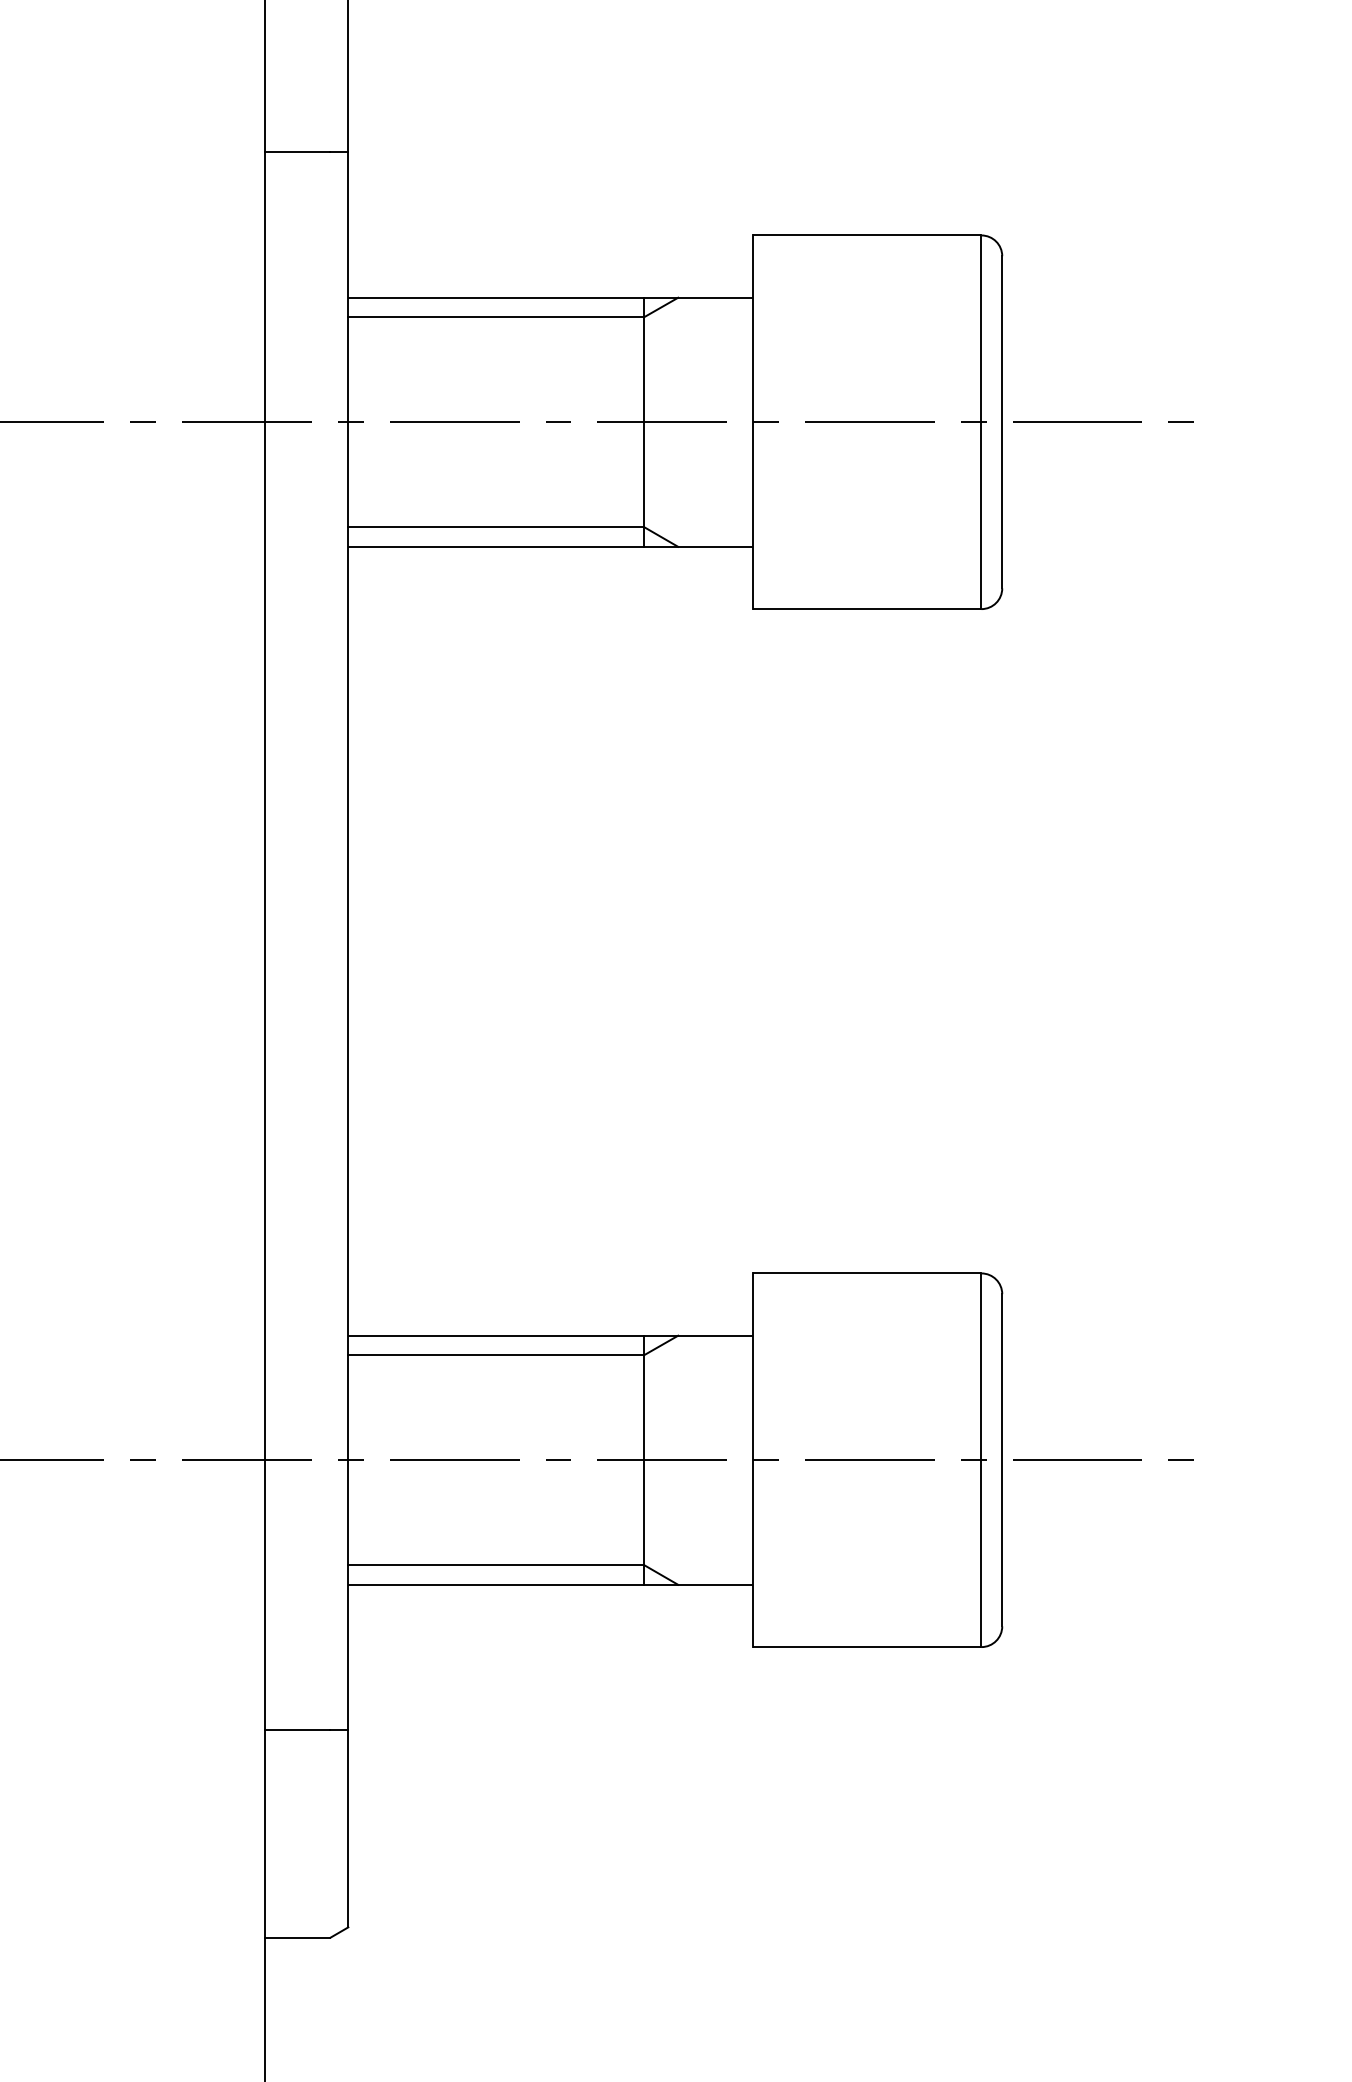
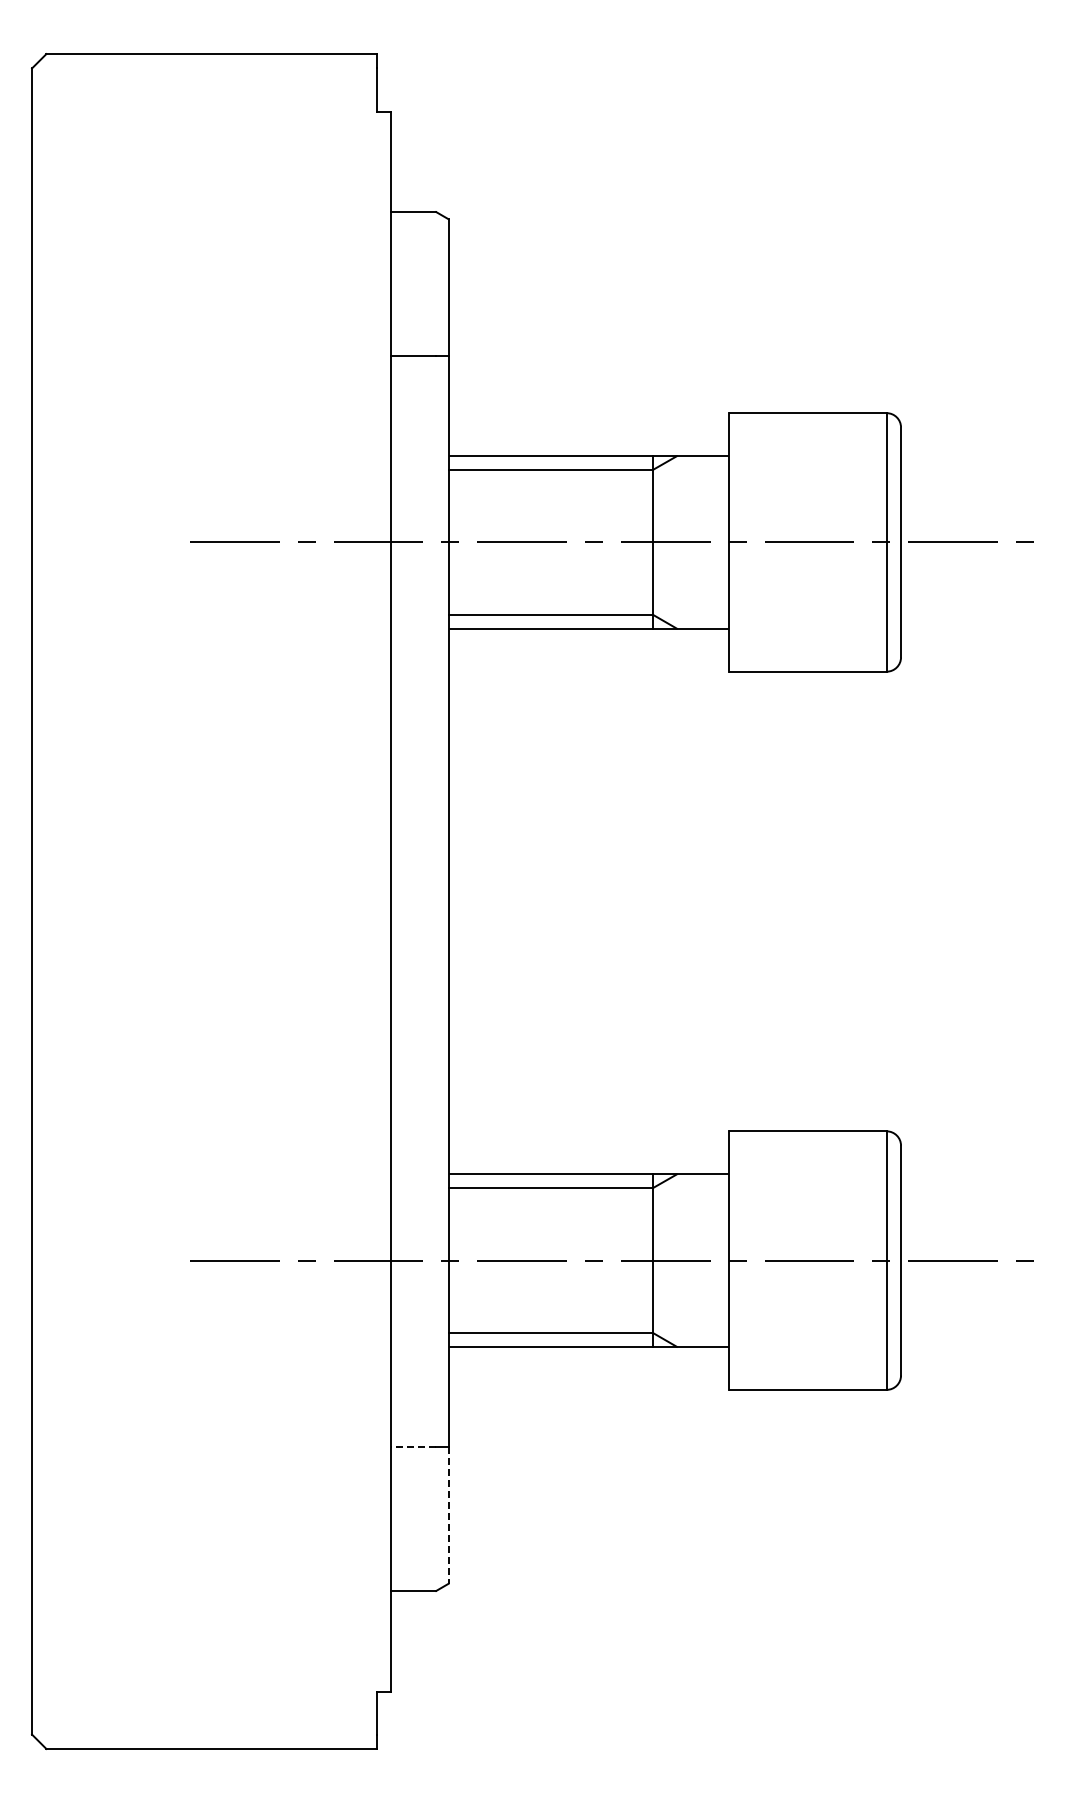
line: (297, 1730) -> (413, 1447), solid -> dashed
line: (348, 1830) -> (448, 1516), solid -> dashed

